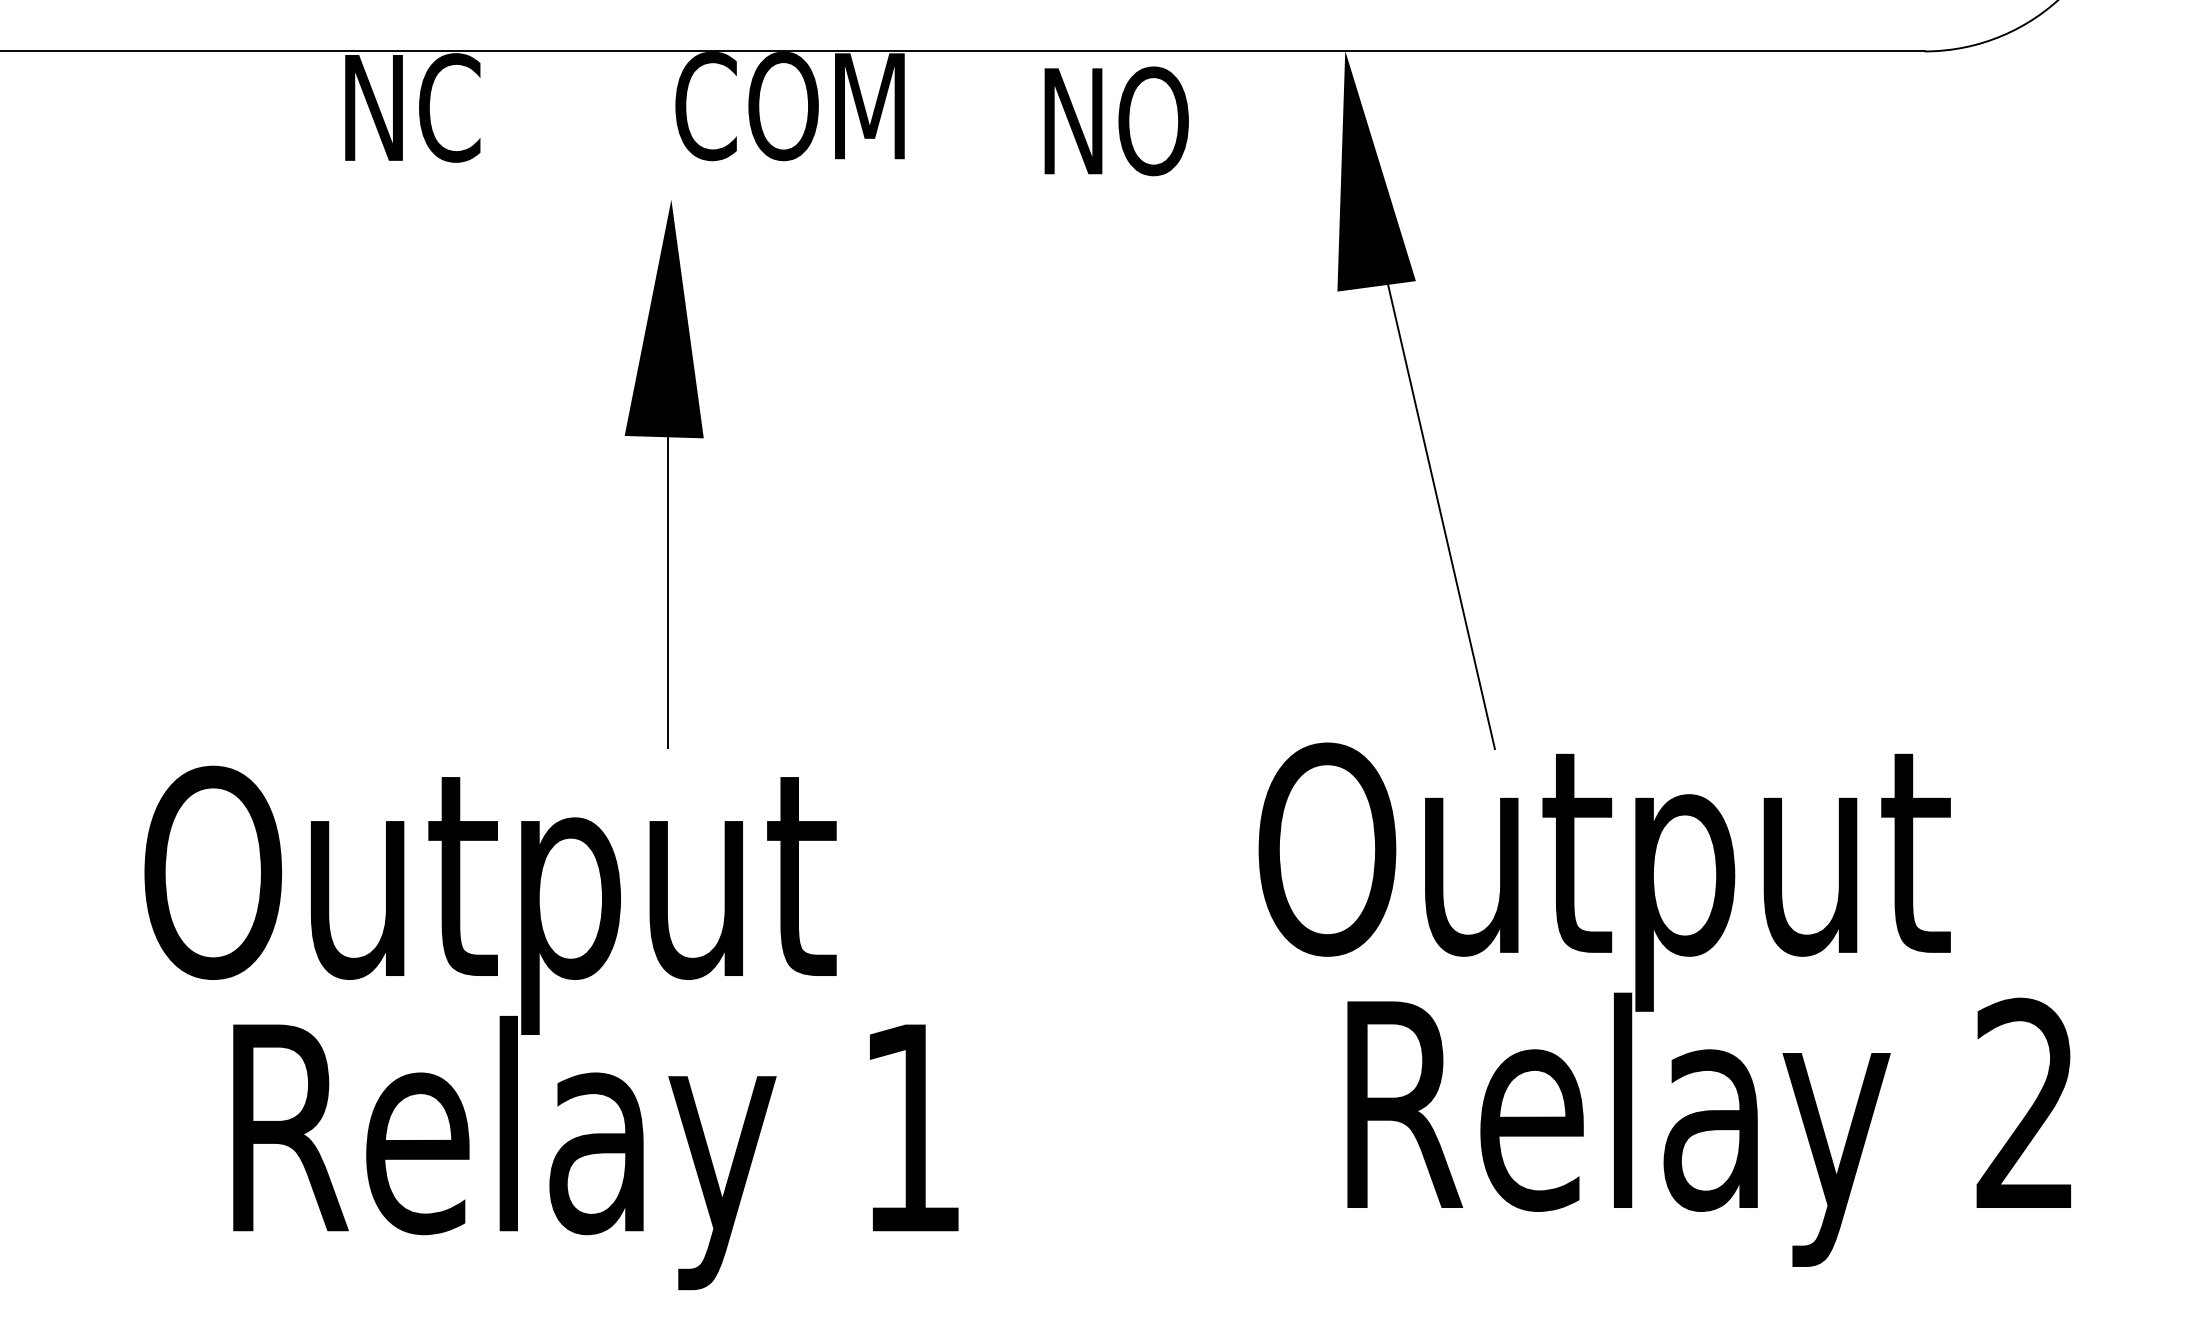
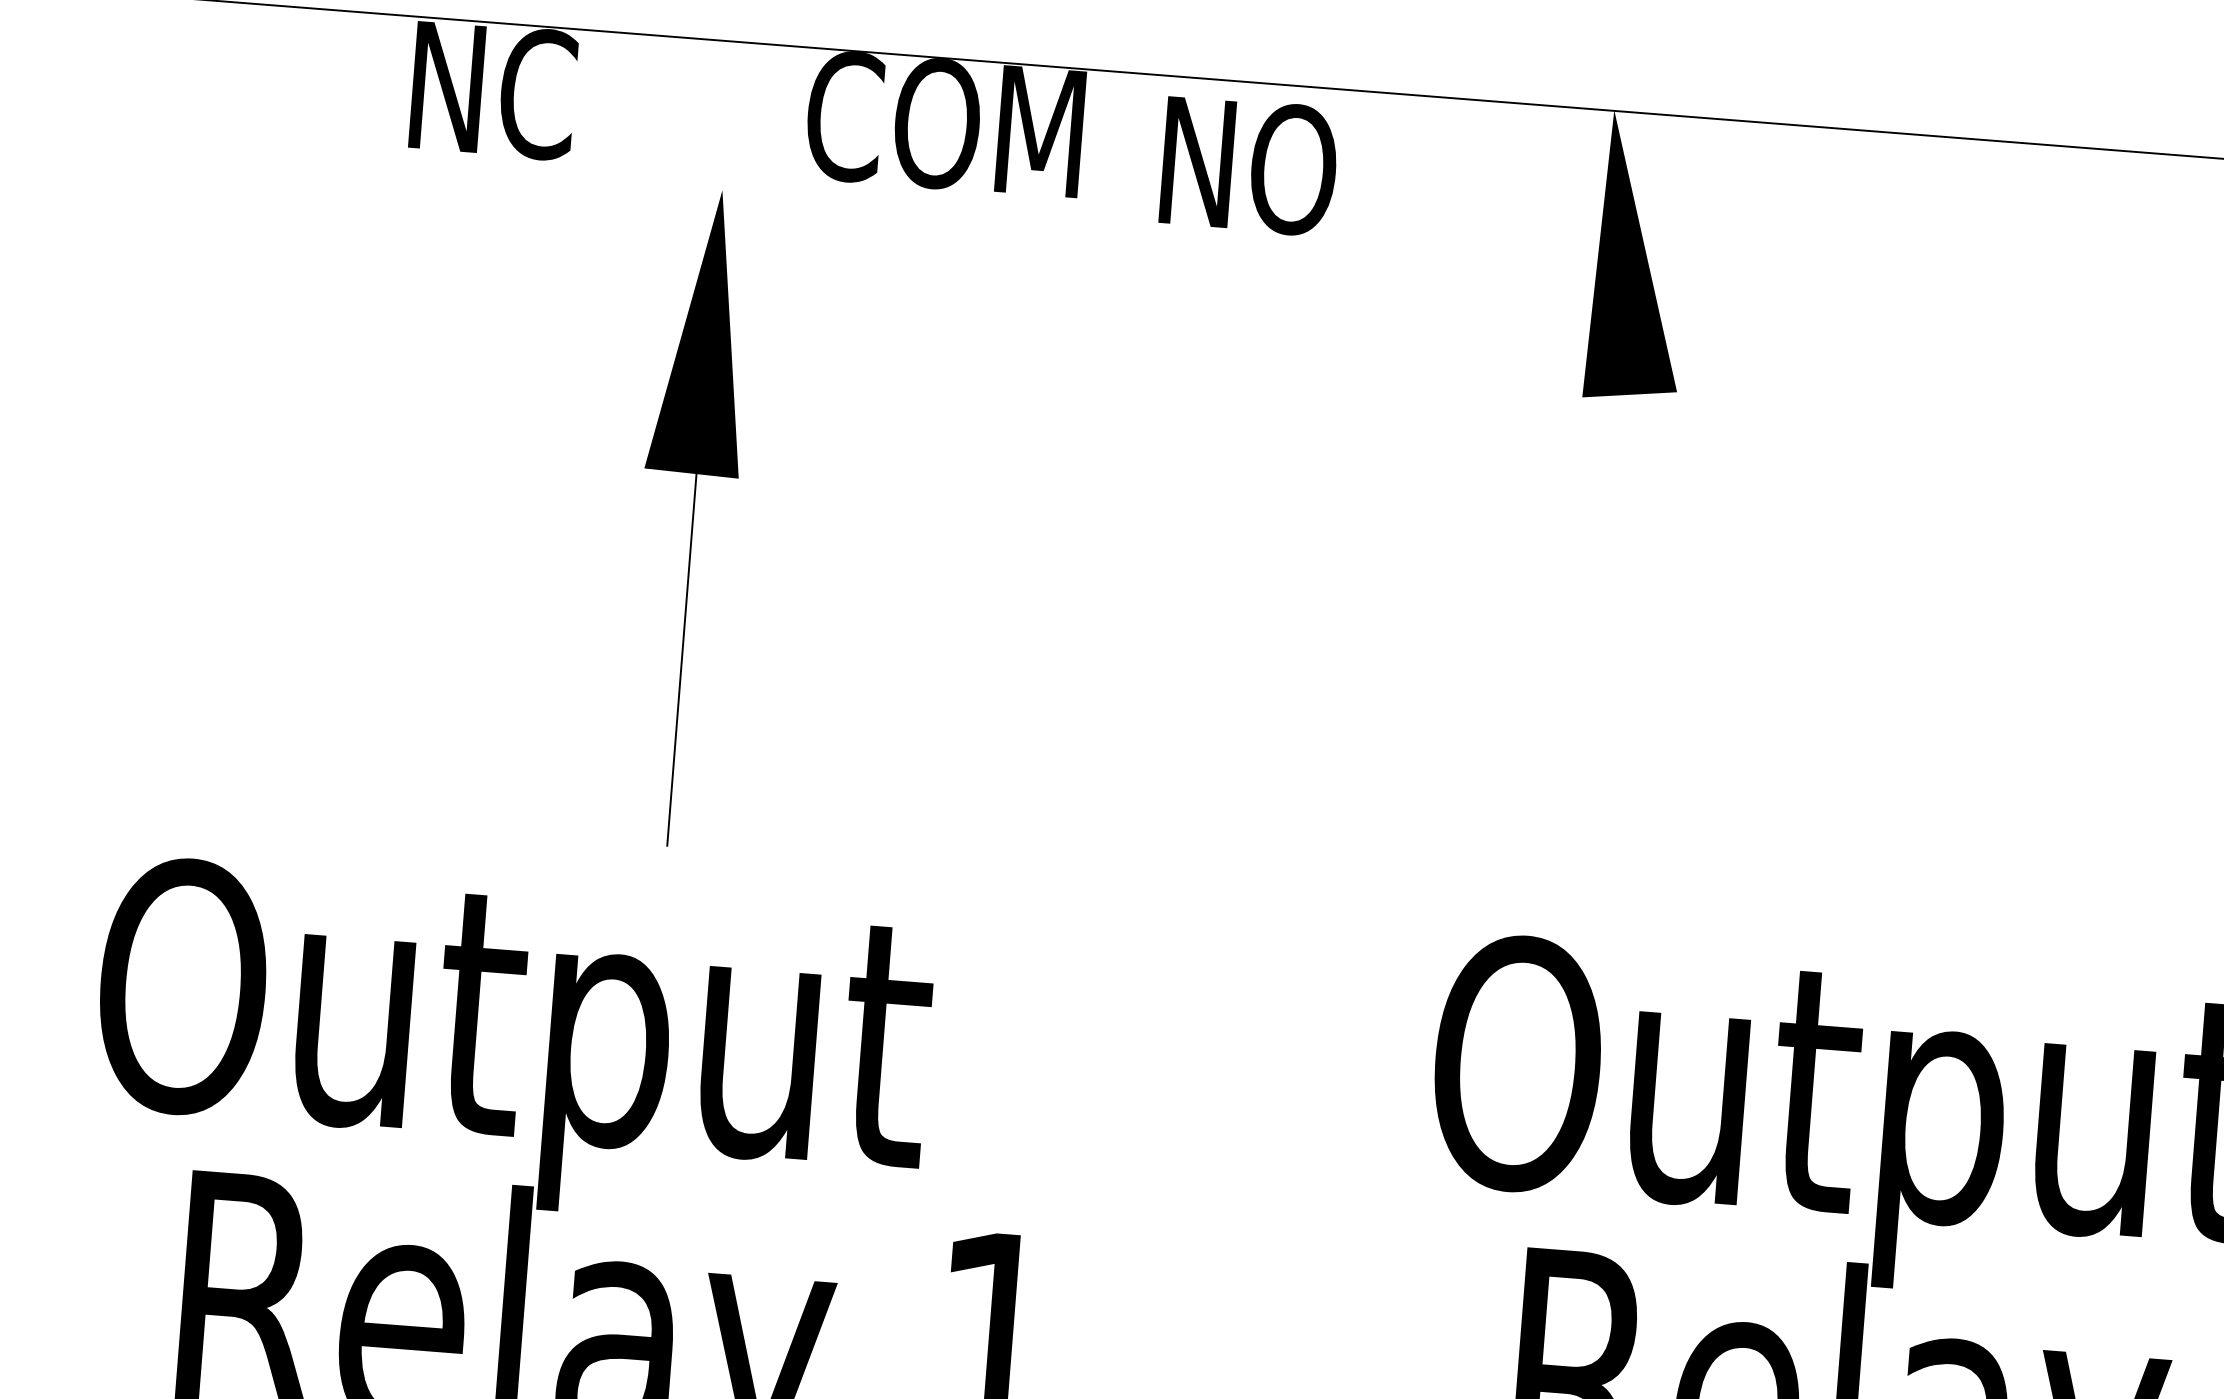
text: (1116, 121) -> (1249, 166), moved
part: (663, 474) -> (687, 518), moved
line: (1440, 513) -> (1684, 672), removed

